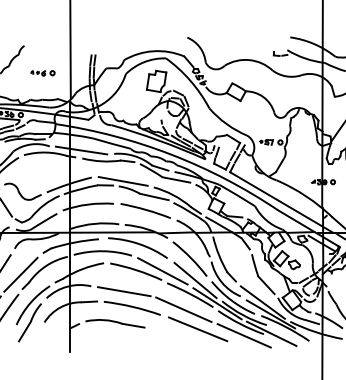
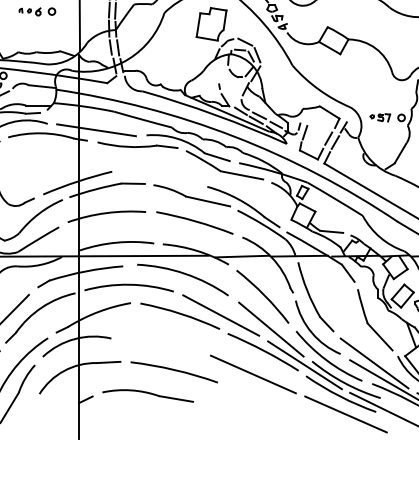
line: (122, 181) -> (159, 177), removed
line: (123, 291) -> (160, 346), removed
line: (197, 329) -> (274, 404), removed

